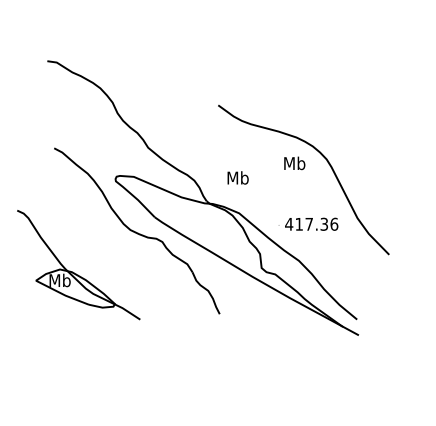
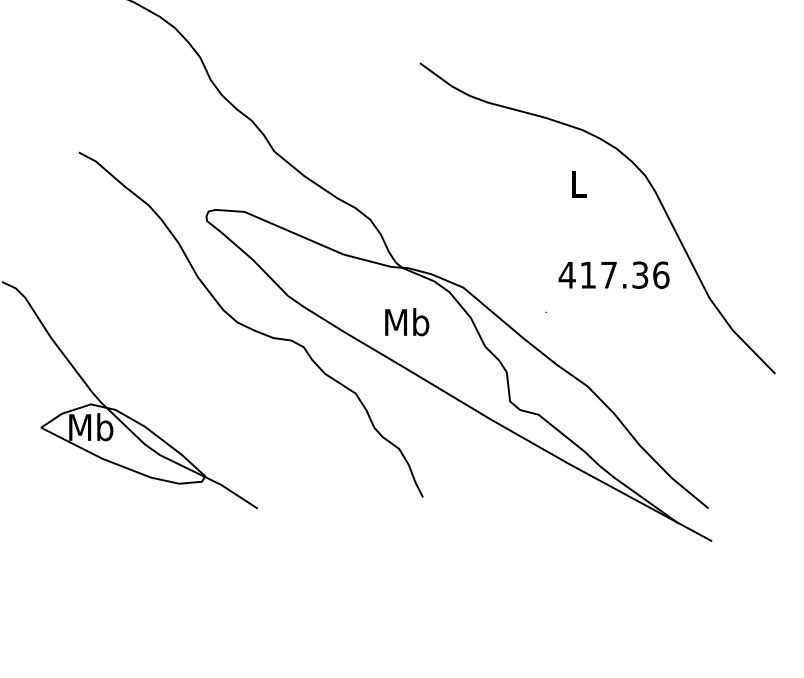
text: (294, 163) -> (578, 184), Mb -> L
text: (237, 177) -> (405, 321), moved
text: (311, 223) -> (613, 273), moved

